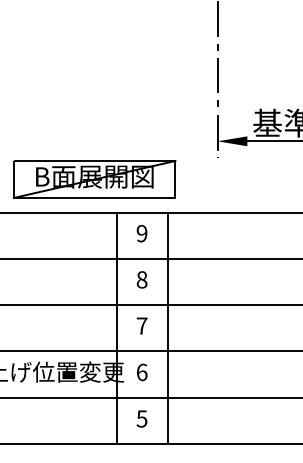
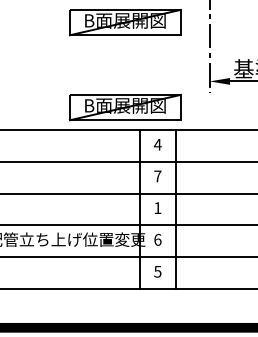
part: (94, 55) -> (125, 22), added
text: (141, 233) -> (157, 144), 9 -> 4
text: (141, 279) -> (157, 176), 8 -> 7
text: (141, 325) -> (157, 207), 7 -> 1

